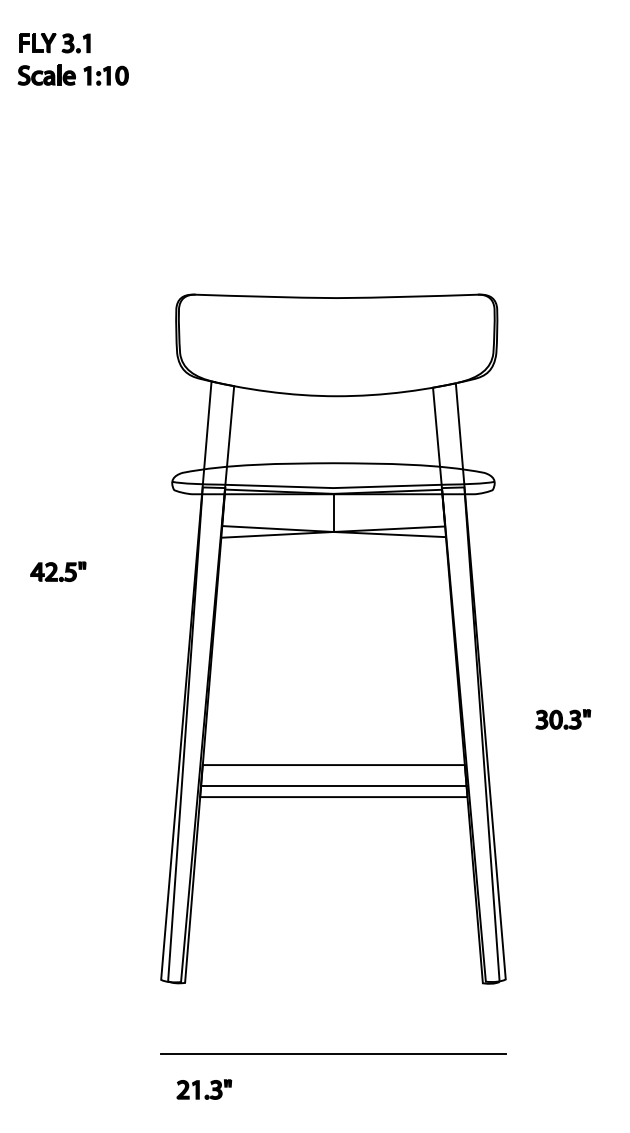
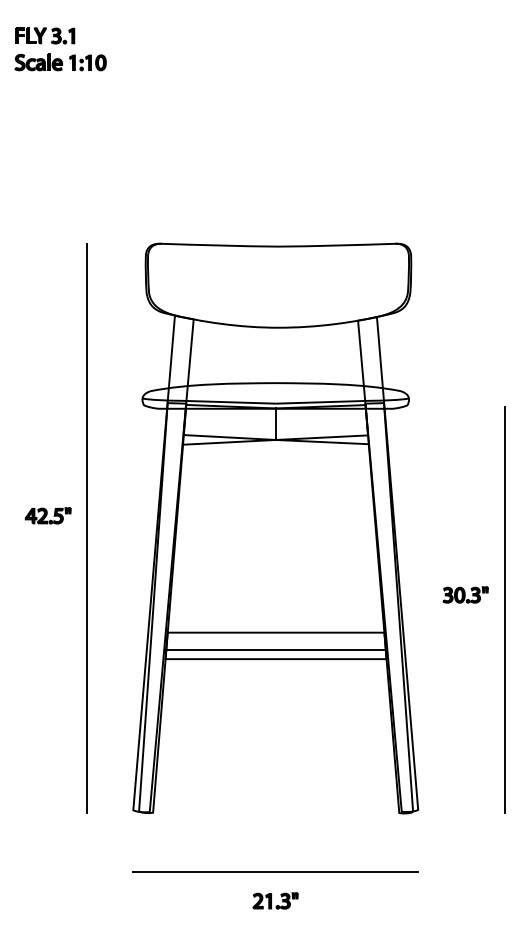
part: (58, 571) -> (48, 515), moved
line: (105, 638) -> (87, 528), added
line: (611, 737) -> (505, 609), added
part: (204, 1089) -> (275, 900), moved

